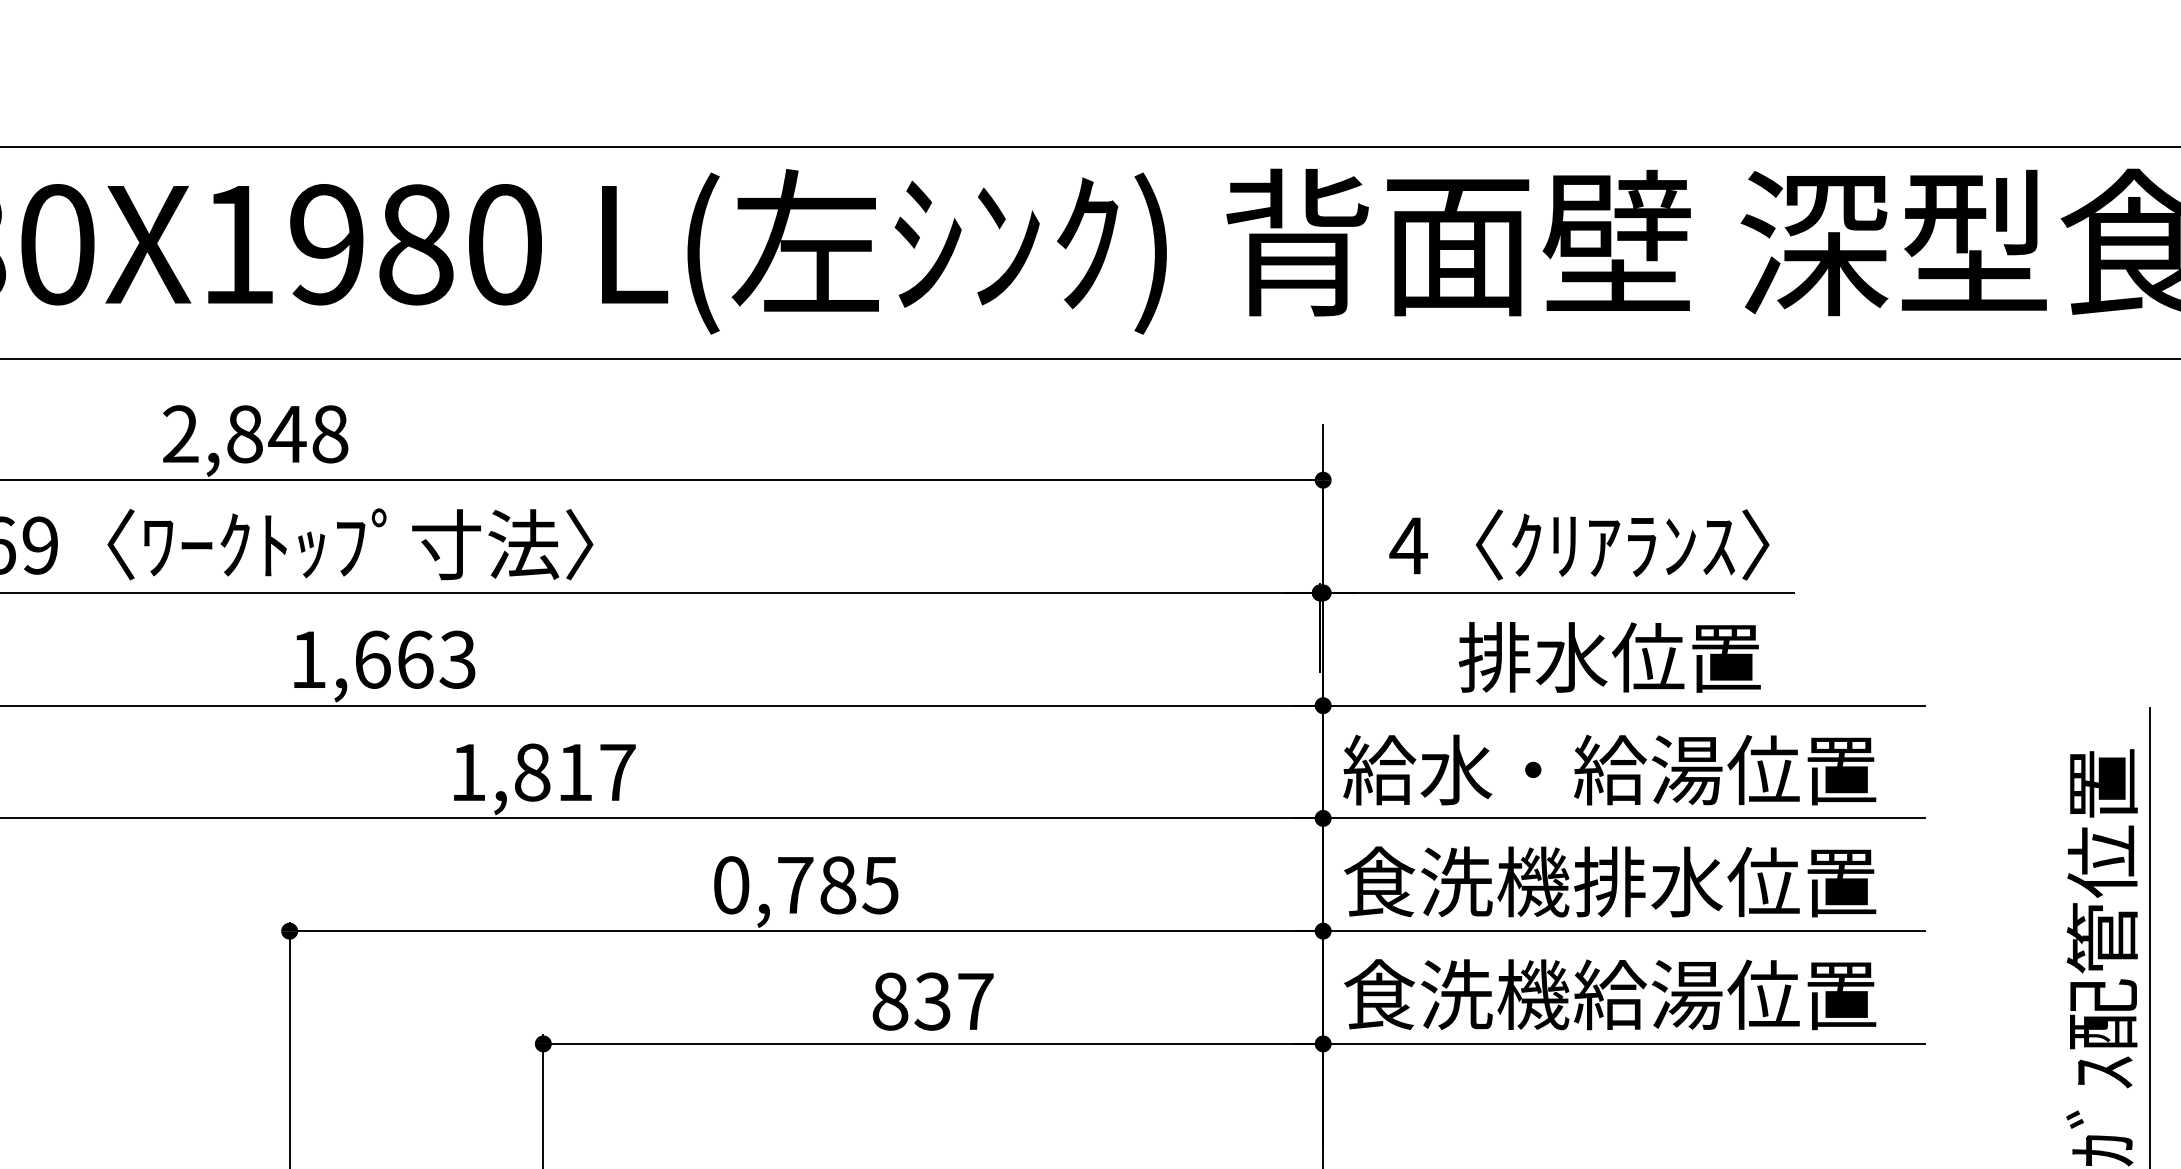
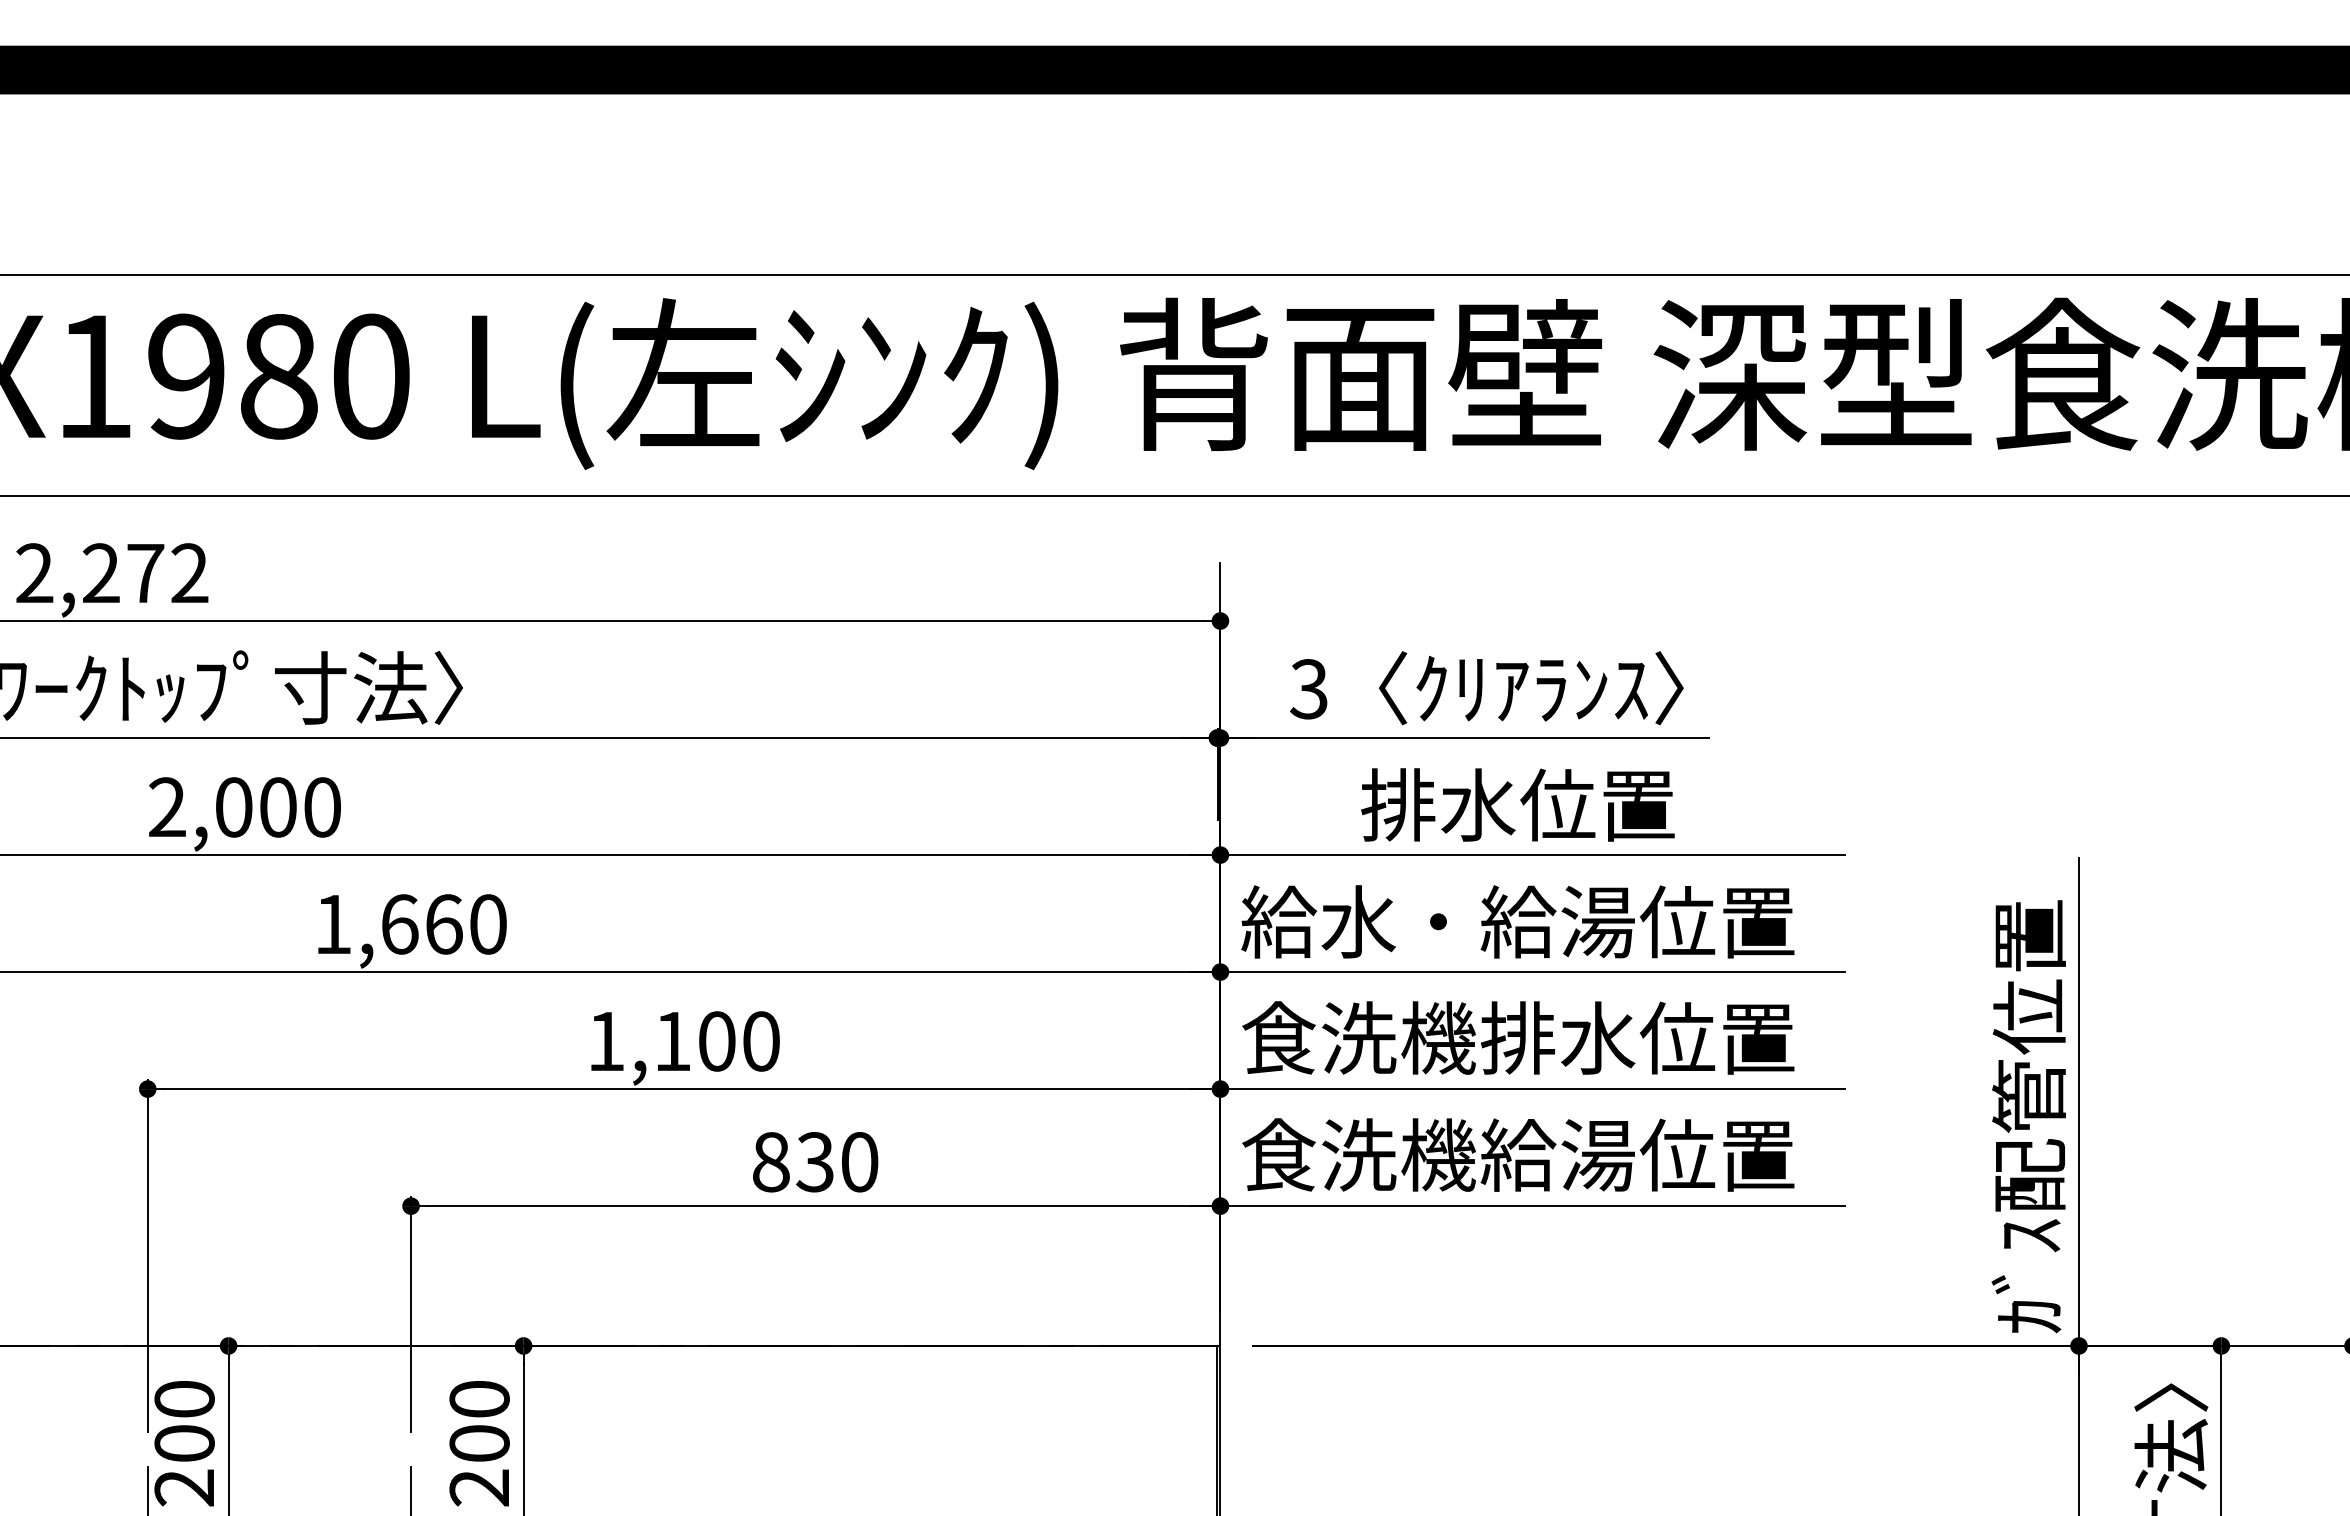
text: (287, 434) -> (145, 573), 2,848 -> 2,272
text: (1408, 546) -> (1309, 689), 4 -> 3
text: (382, 659) -> (244, 807), 1,663 -> 2,000
text: (574, 772) -> (443, 924), 1,817 -> 1,660
text: (805, 885) -> (683, 1041), 0,785 -> 1,100
text: (975, 1001) -> (859, 1162), 837 -> 830

